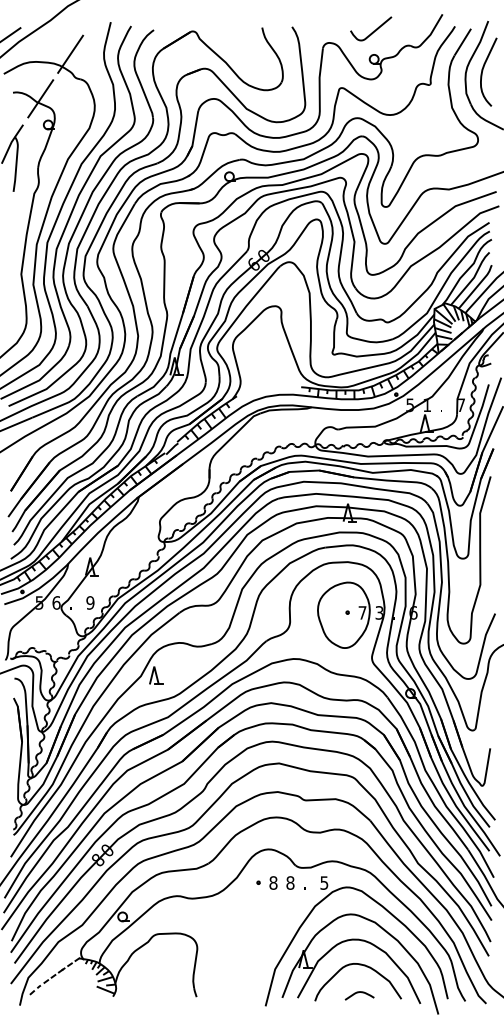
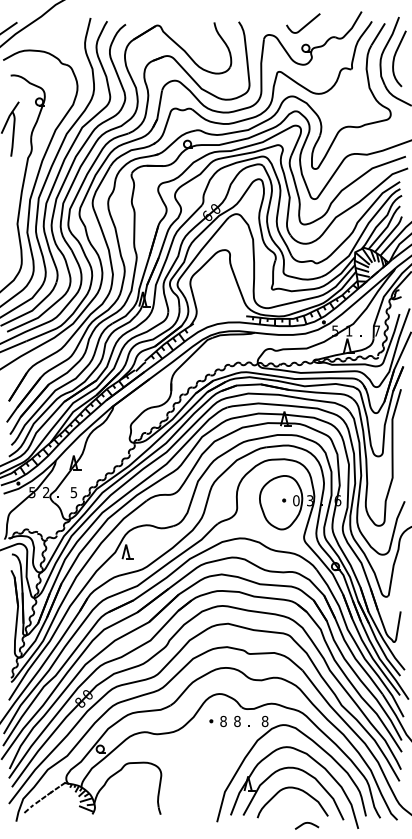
line: (70, 53) -> (57, 43), removed
line: (40, 98) -> (33, 80), removed
text: (56, 602) -> (46, 492), 6 -> 2
text: (90, 602) -> (74, 492), 9 -> 5
text: (362, 612) -> (296, 500), 7 -> 0
text: (324, 882) -> (265, 721), 5 -> 8
curve: (358, 993) -> (306, 824), moved

